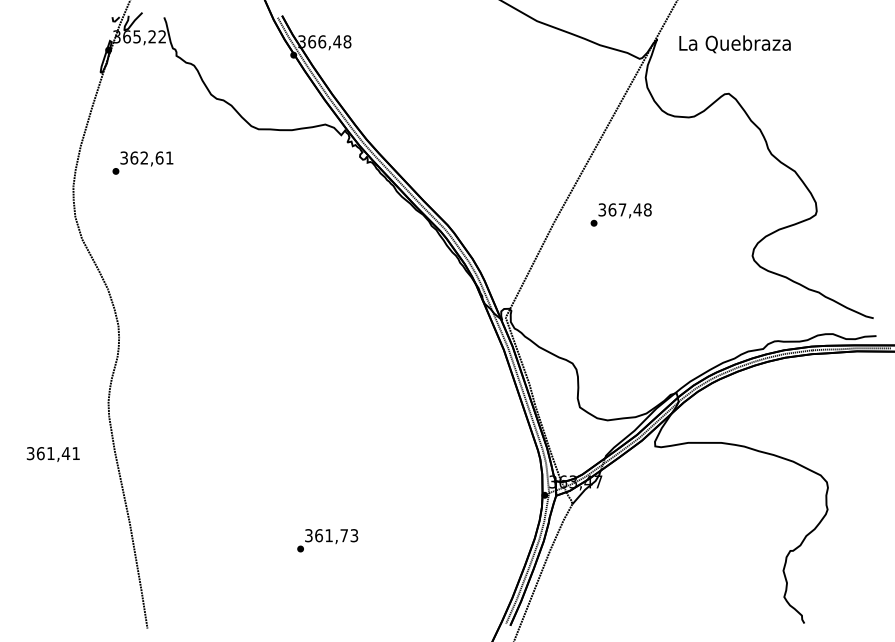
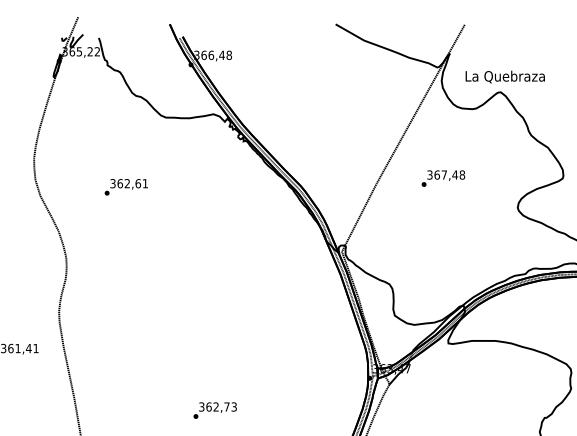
text: (734, 44) -> (504, 77), moved
text: (142, 162) -> (126, 186), moved
text: (620, 214) -> (442, 178), moved
text: (328, 535) -> (215, 406), 361,73 -> 362,73

